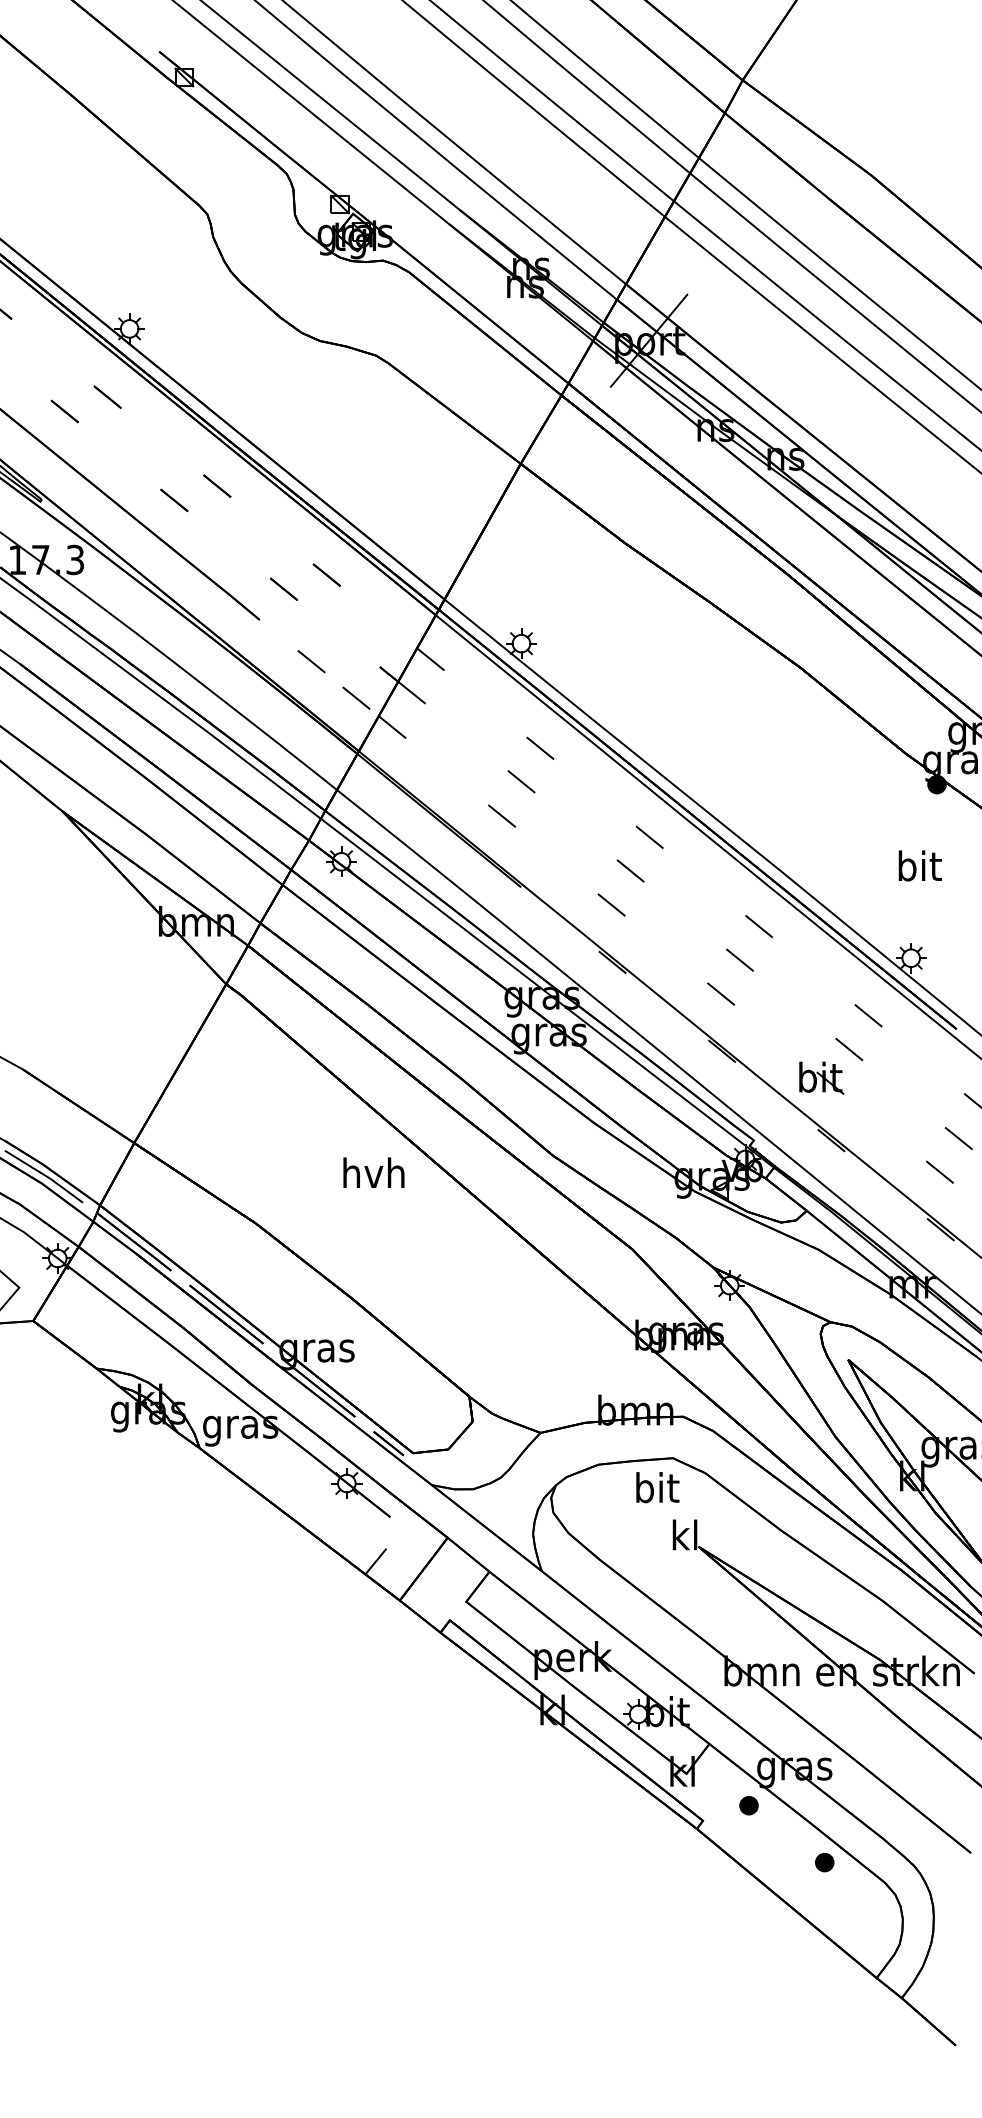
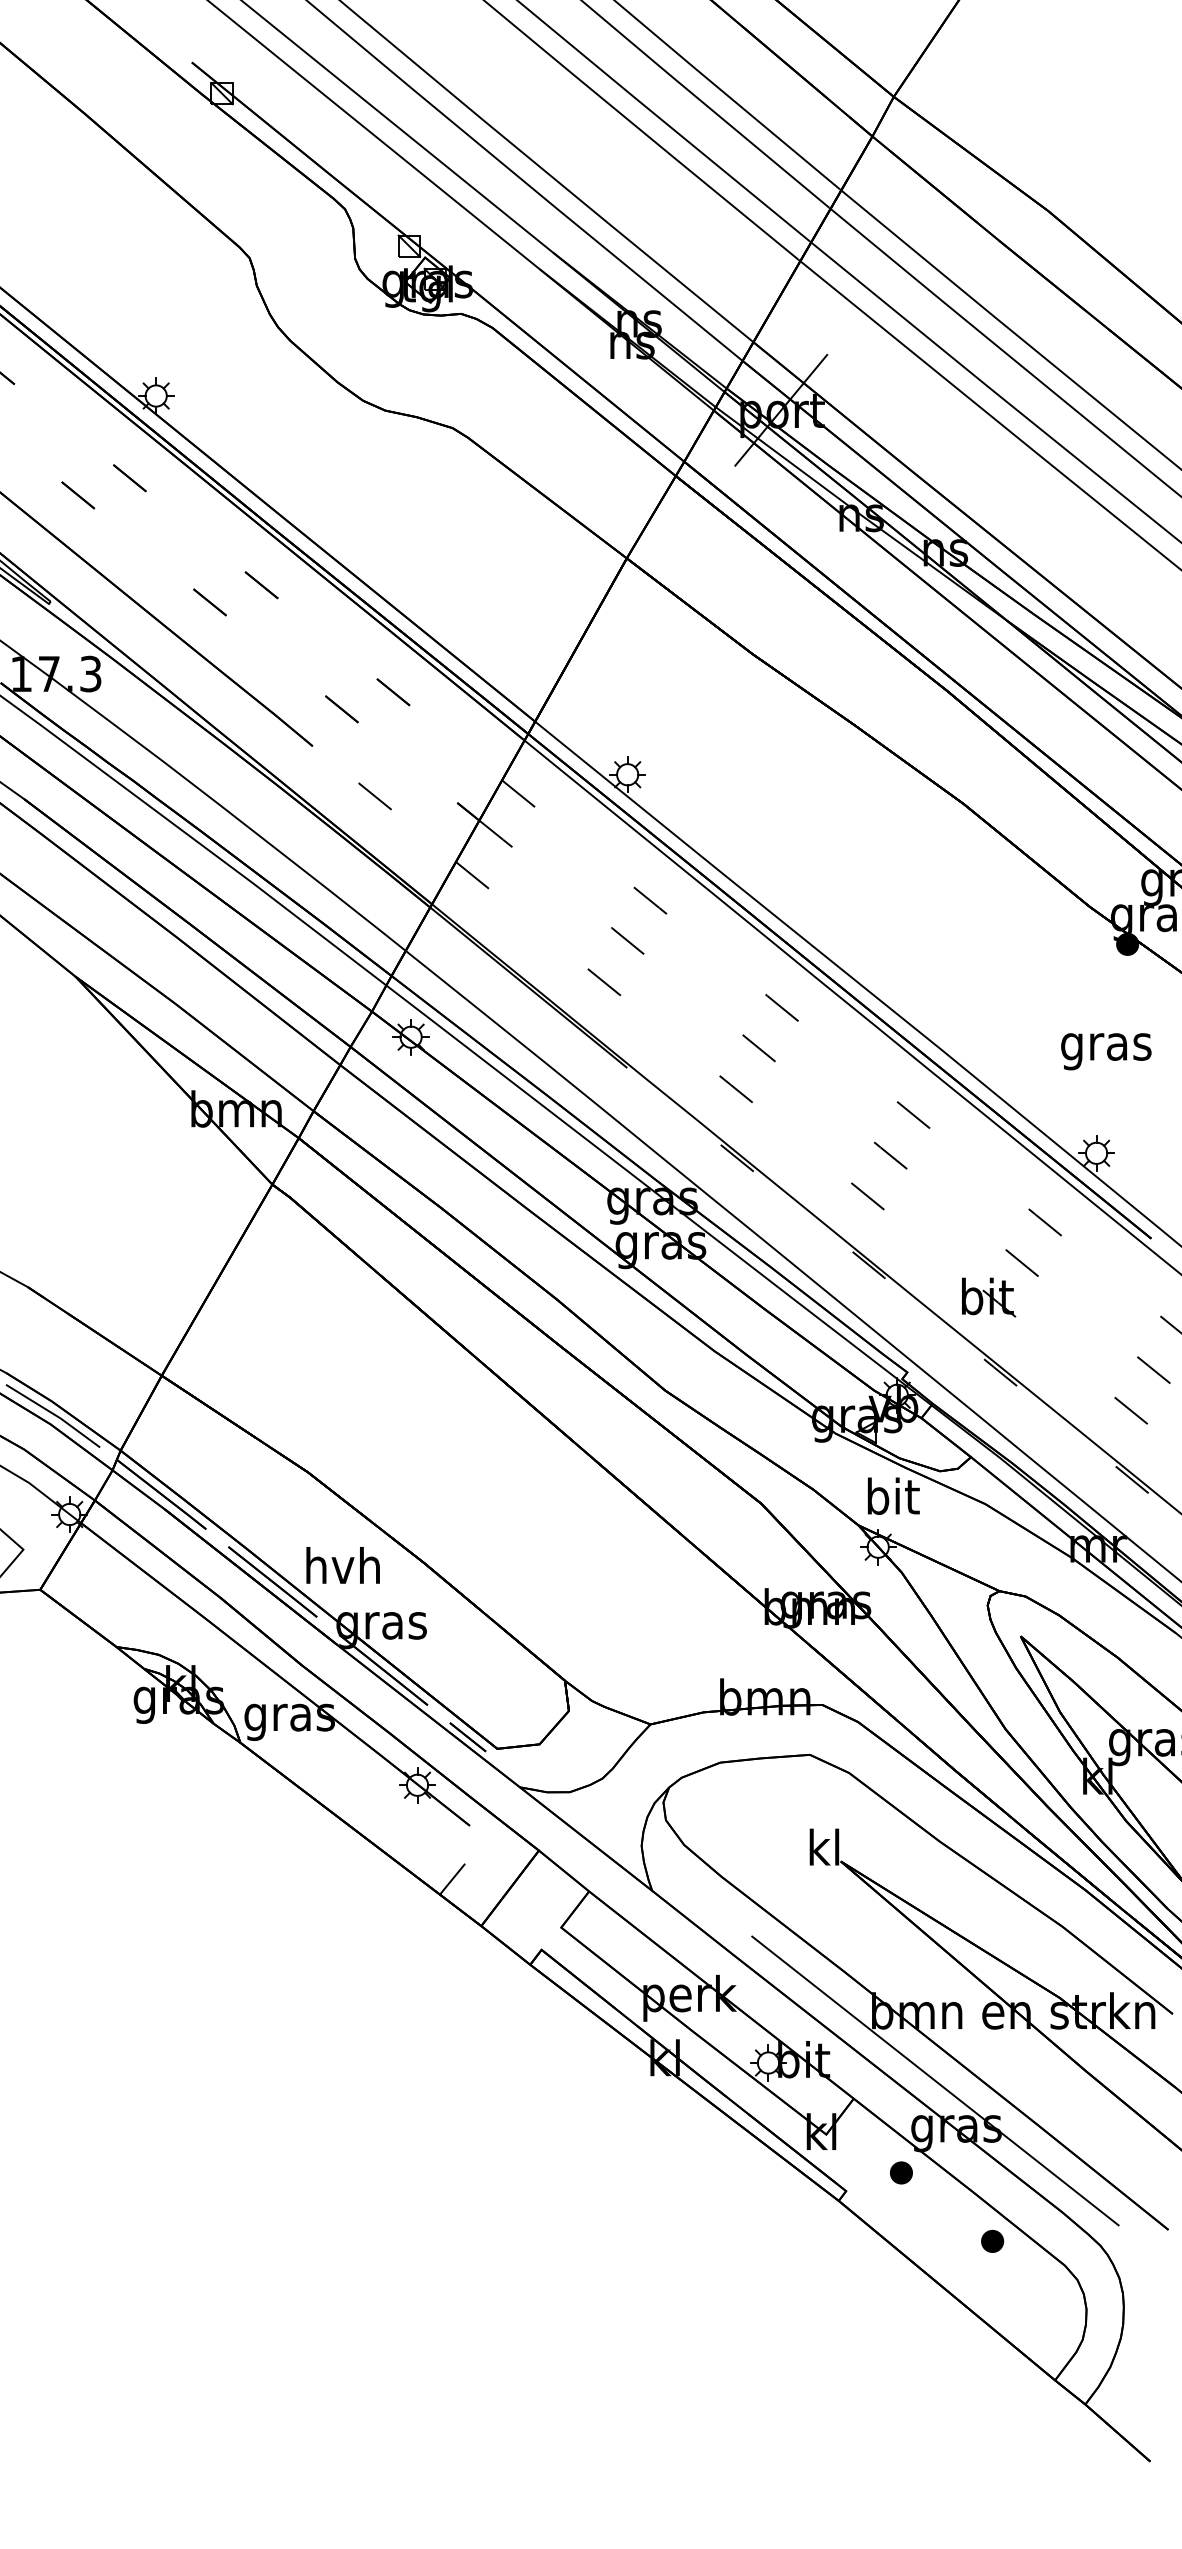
line: (355, 698) -> (428, 840), removed
text: (919, 869) -> (1106, 1046), bit -> gras
text: (373, 1172) -> (342, 1565), moved
text: (657, 1487) -> (893, 1495), moved
line: (777, 1728) -> (935, 2080), added

